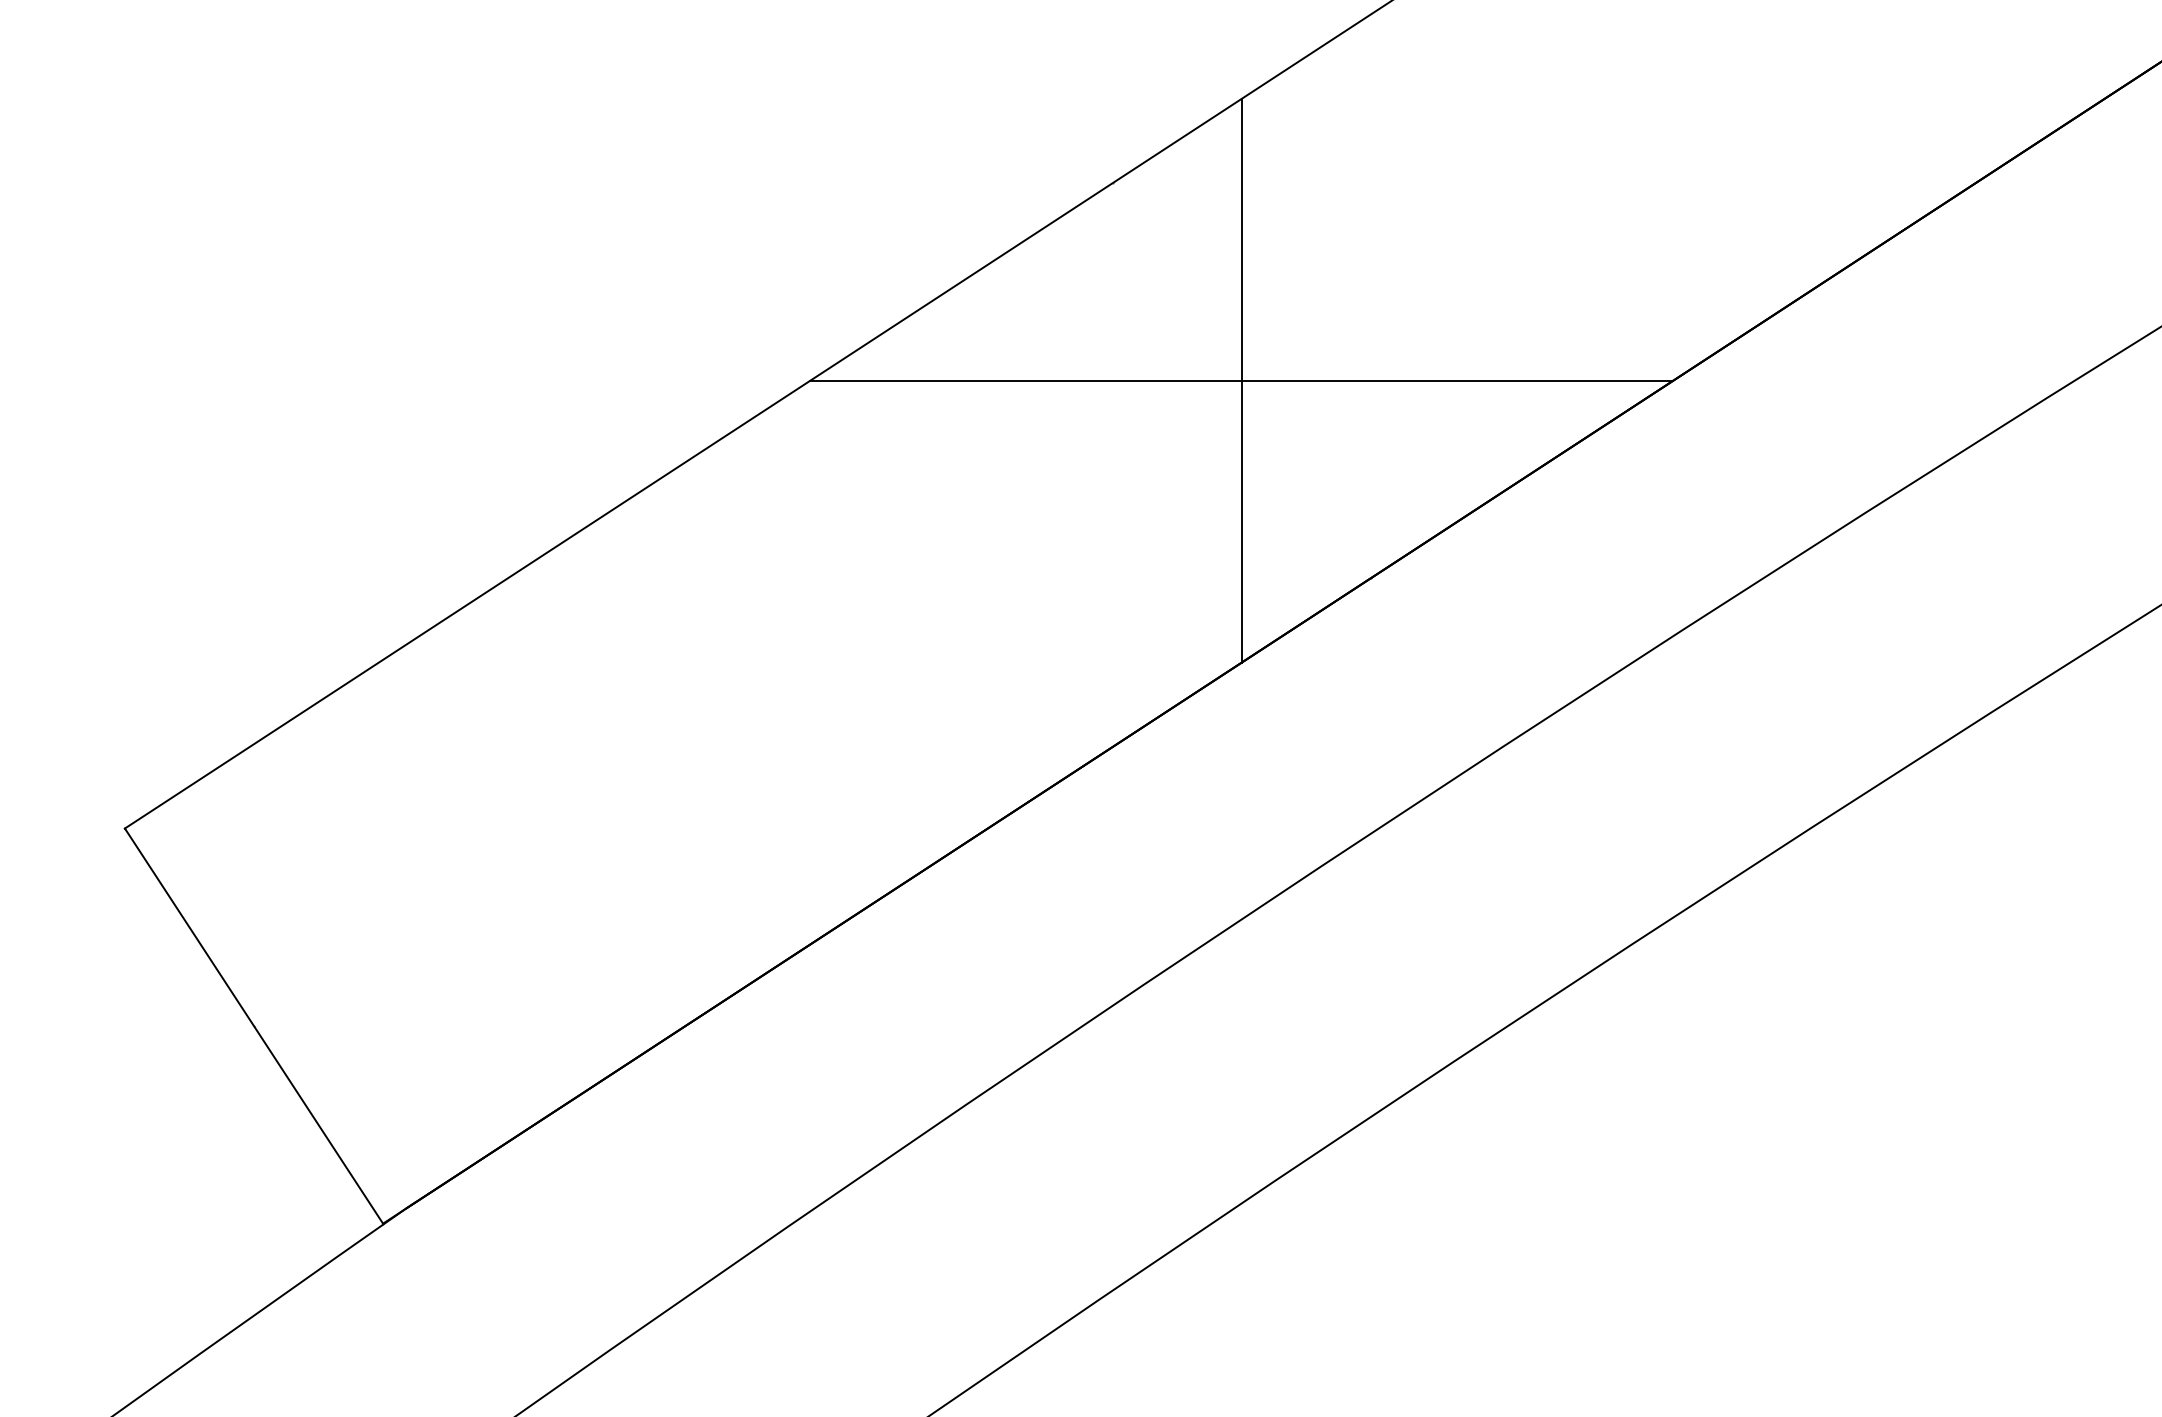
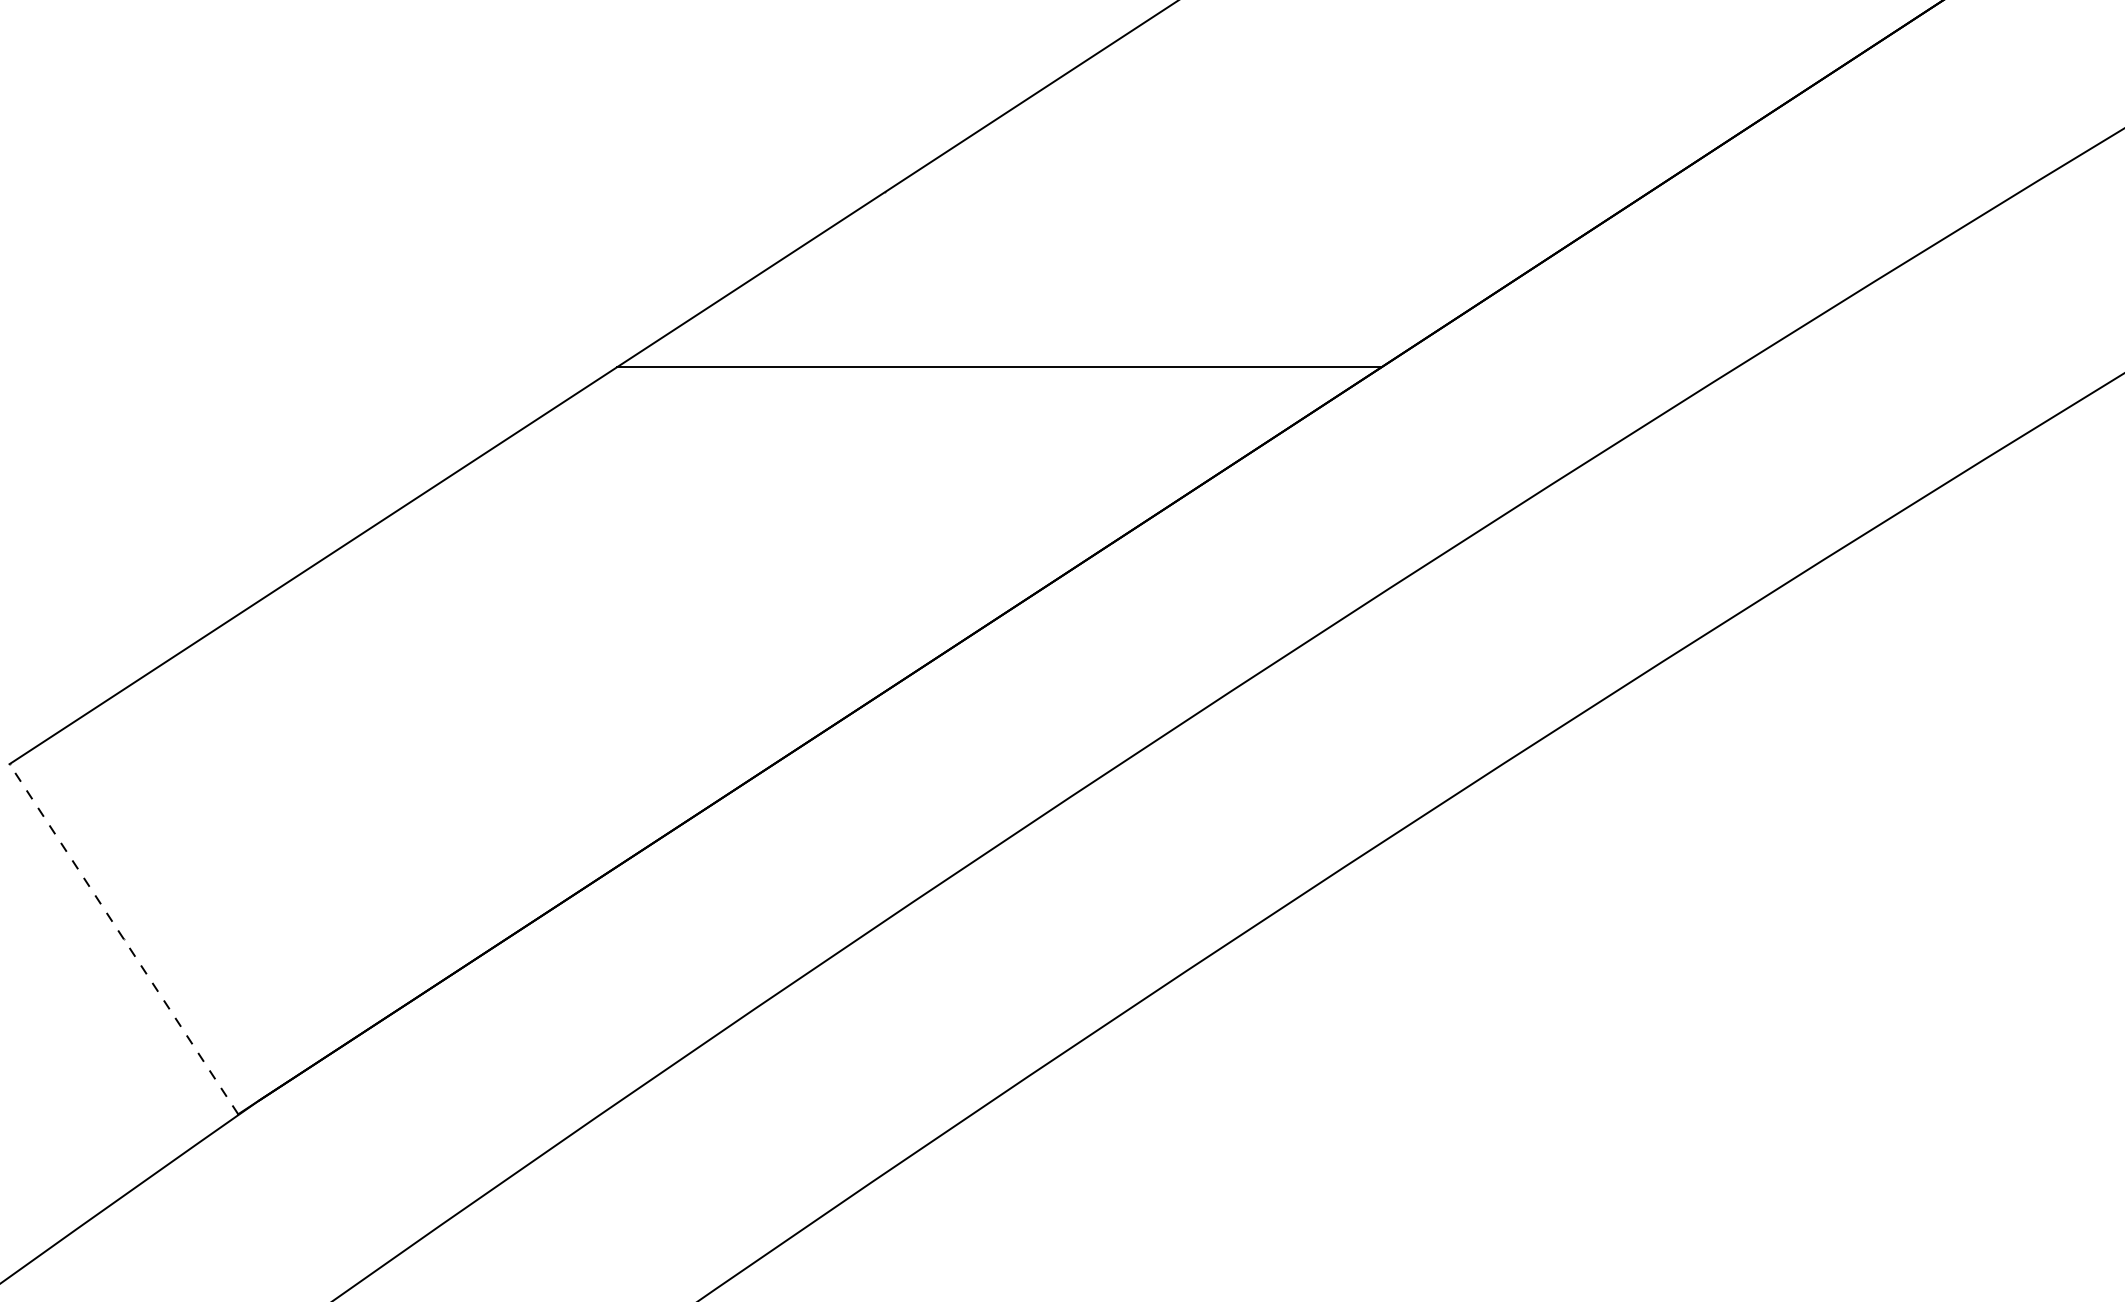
line: (1242, 380) -> (999, 367), removed
line: (253, 1025) -> (123, 938), solid -> dashed

